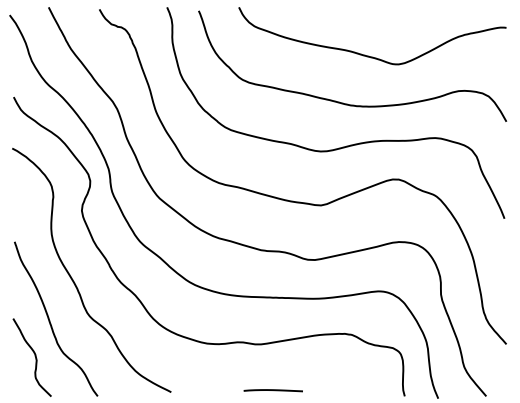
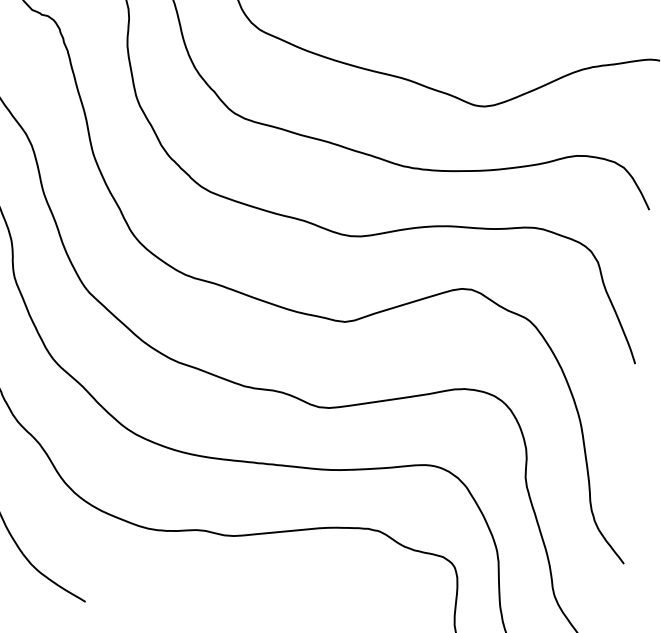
line: (272, 390) -> (246, 610), removed

